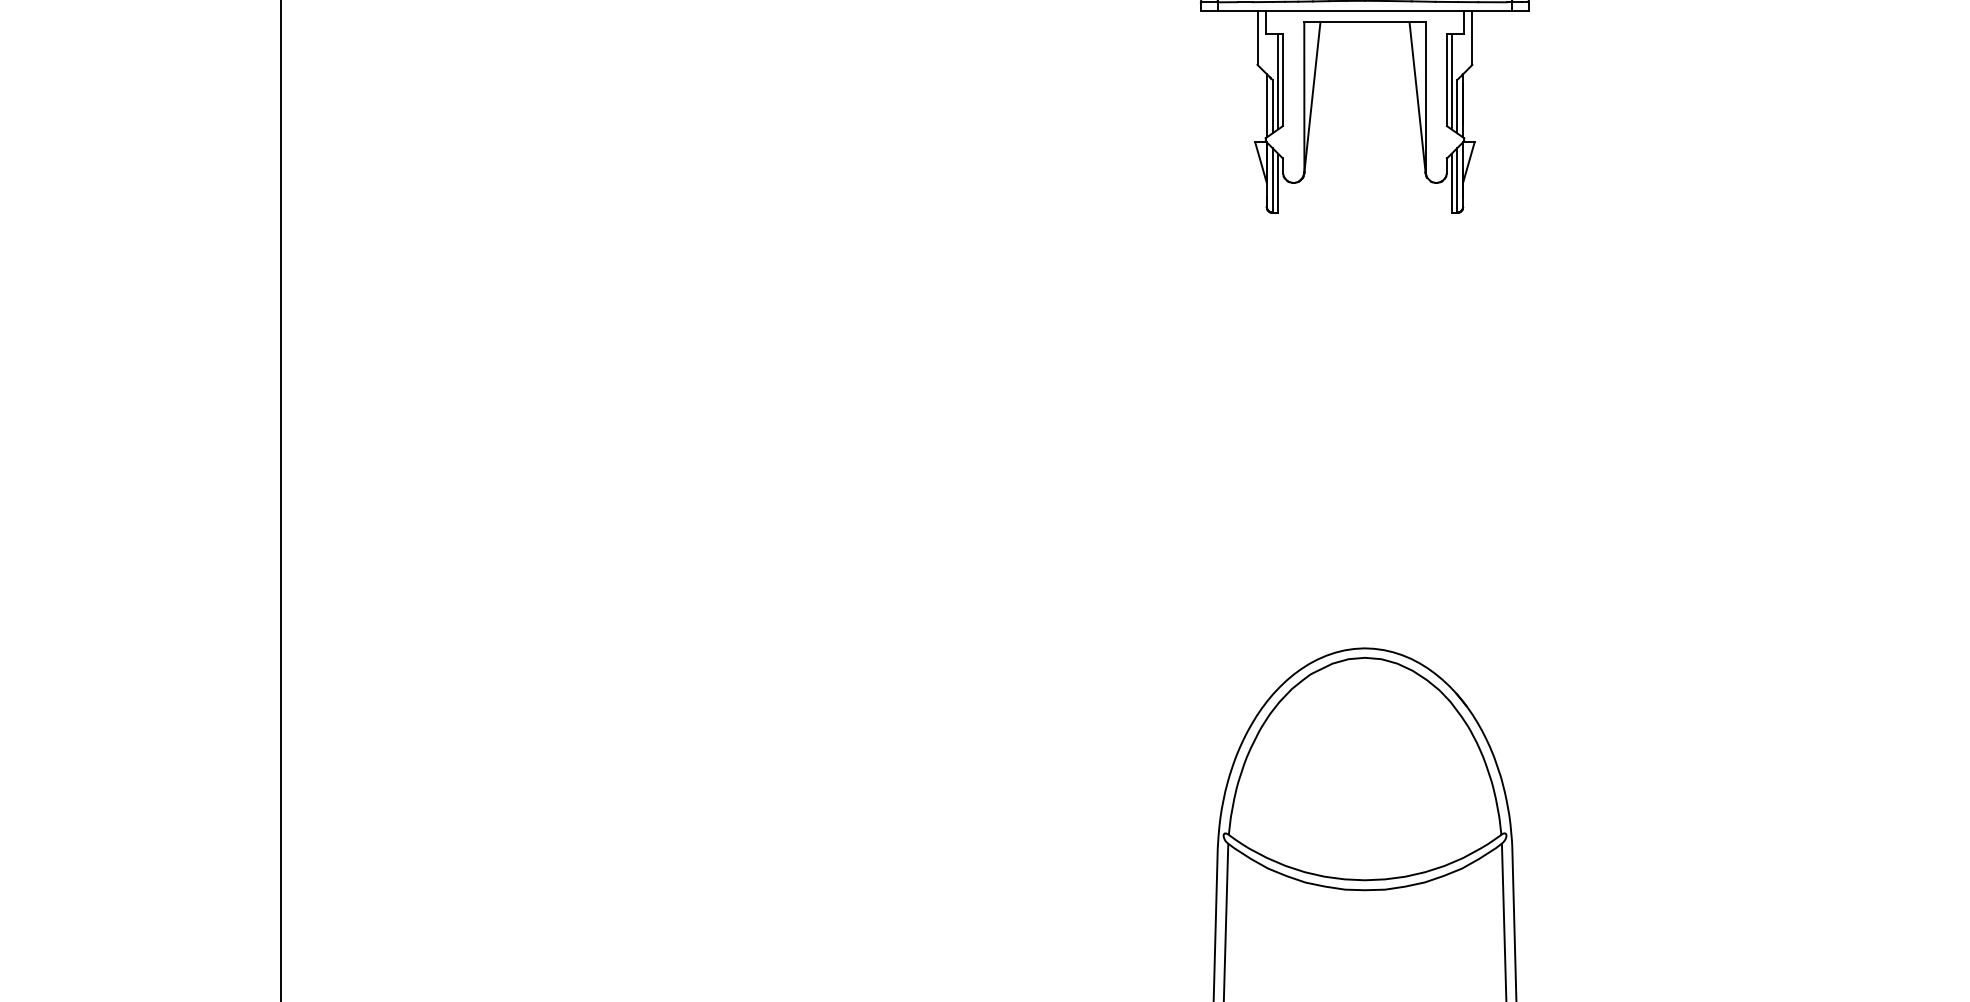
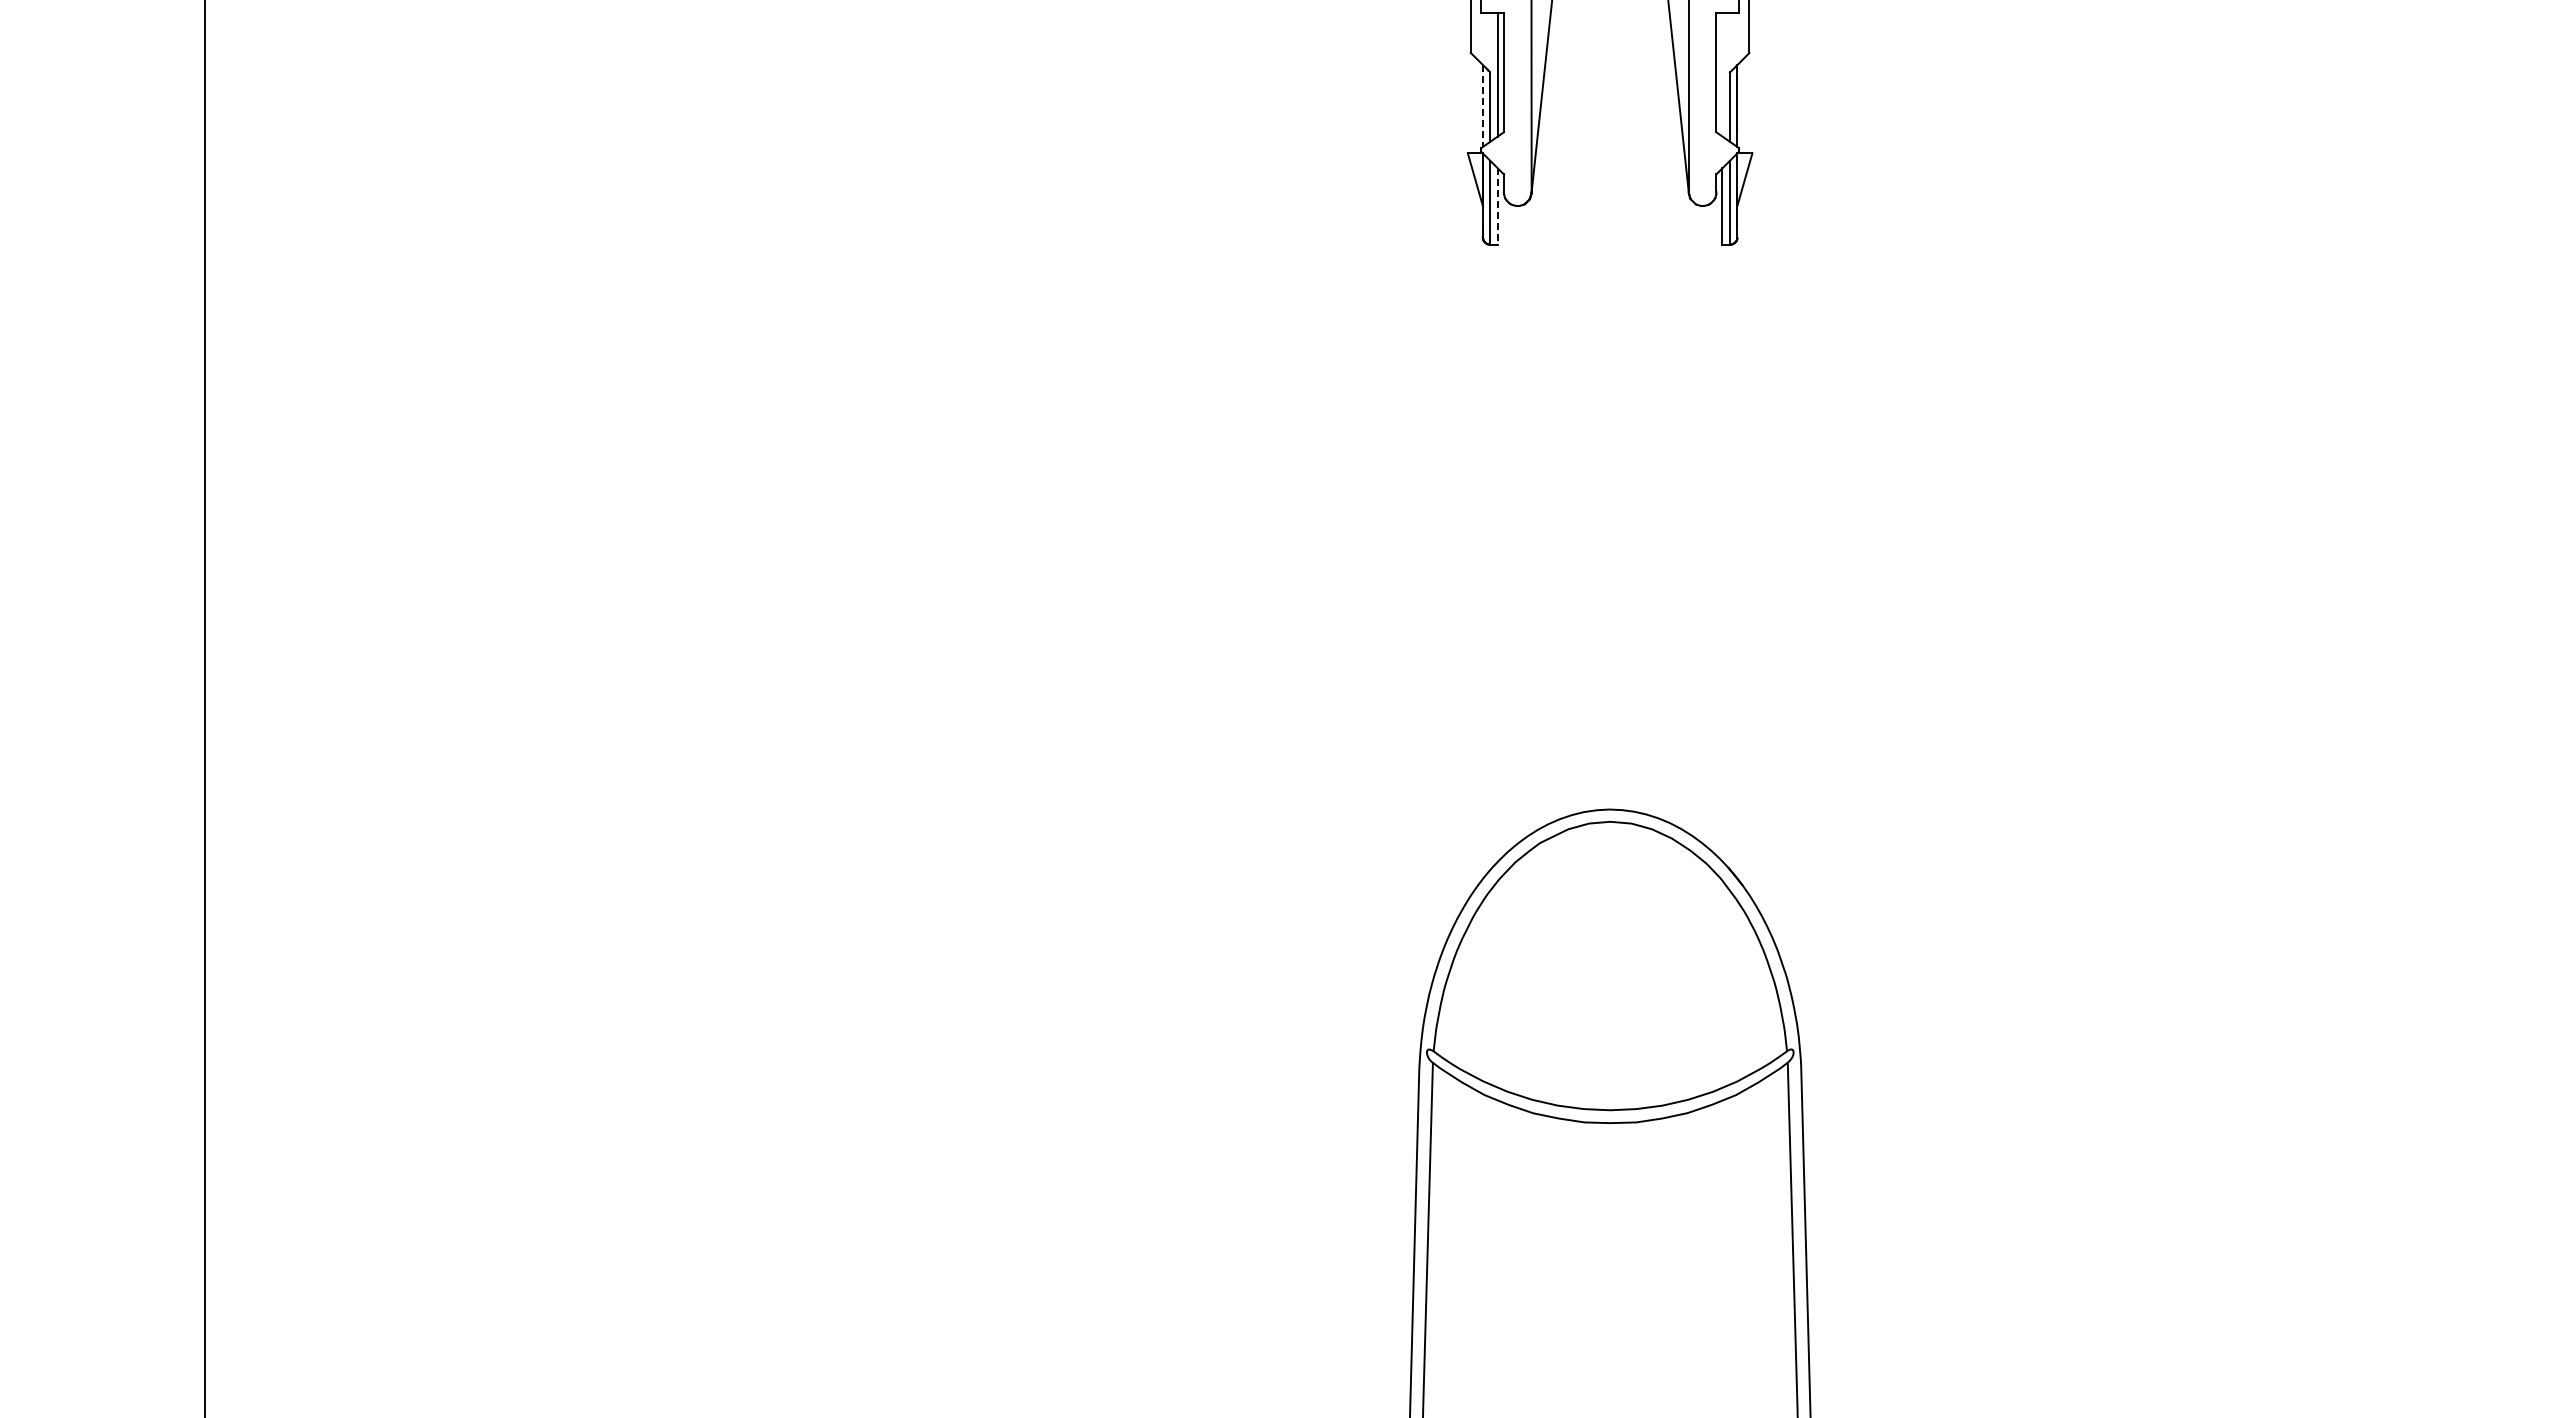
line: (1451, 81) -> (1722, 74), removed
line: (1266, 106) -> (1482, 106), solid -> dashed
line: (1278, 184) -> (1497, 207), solid -> dashed

